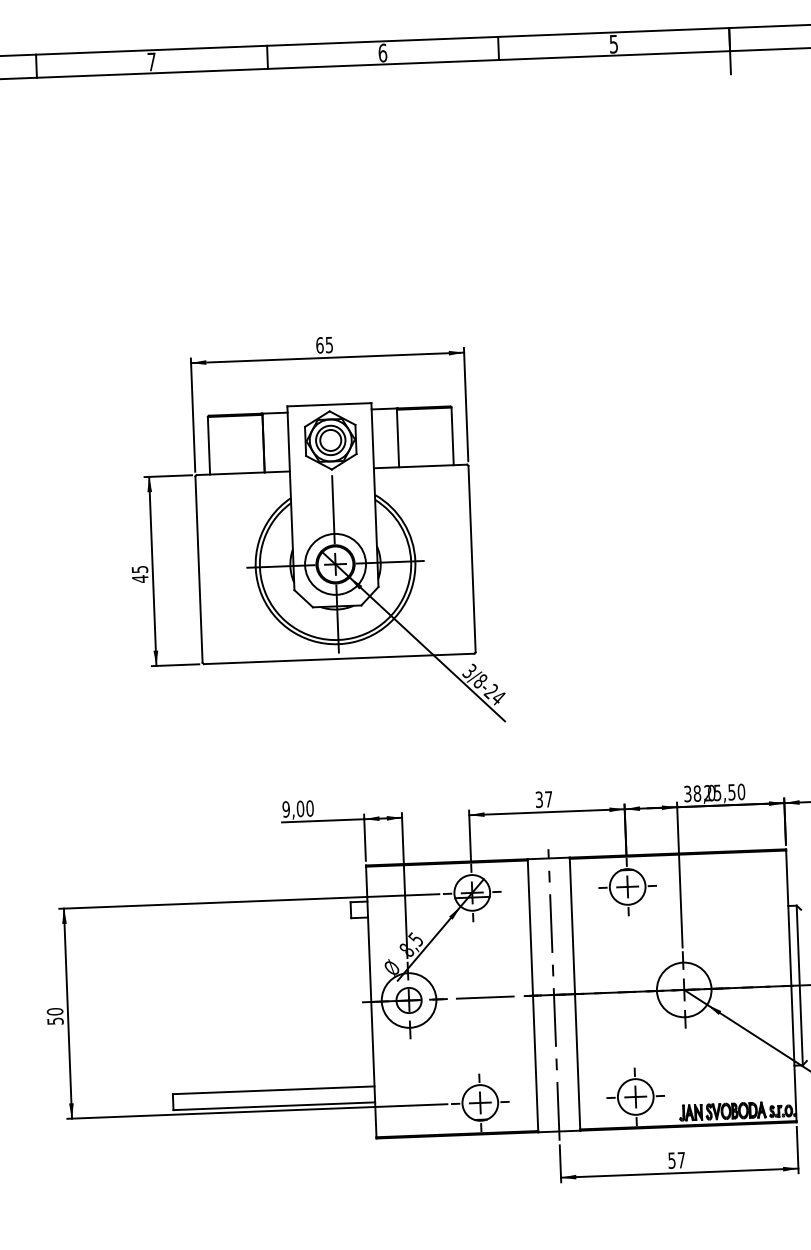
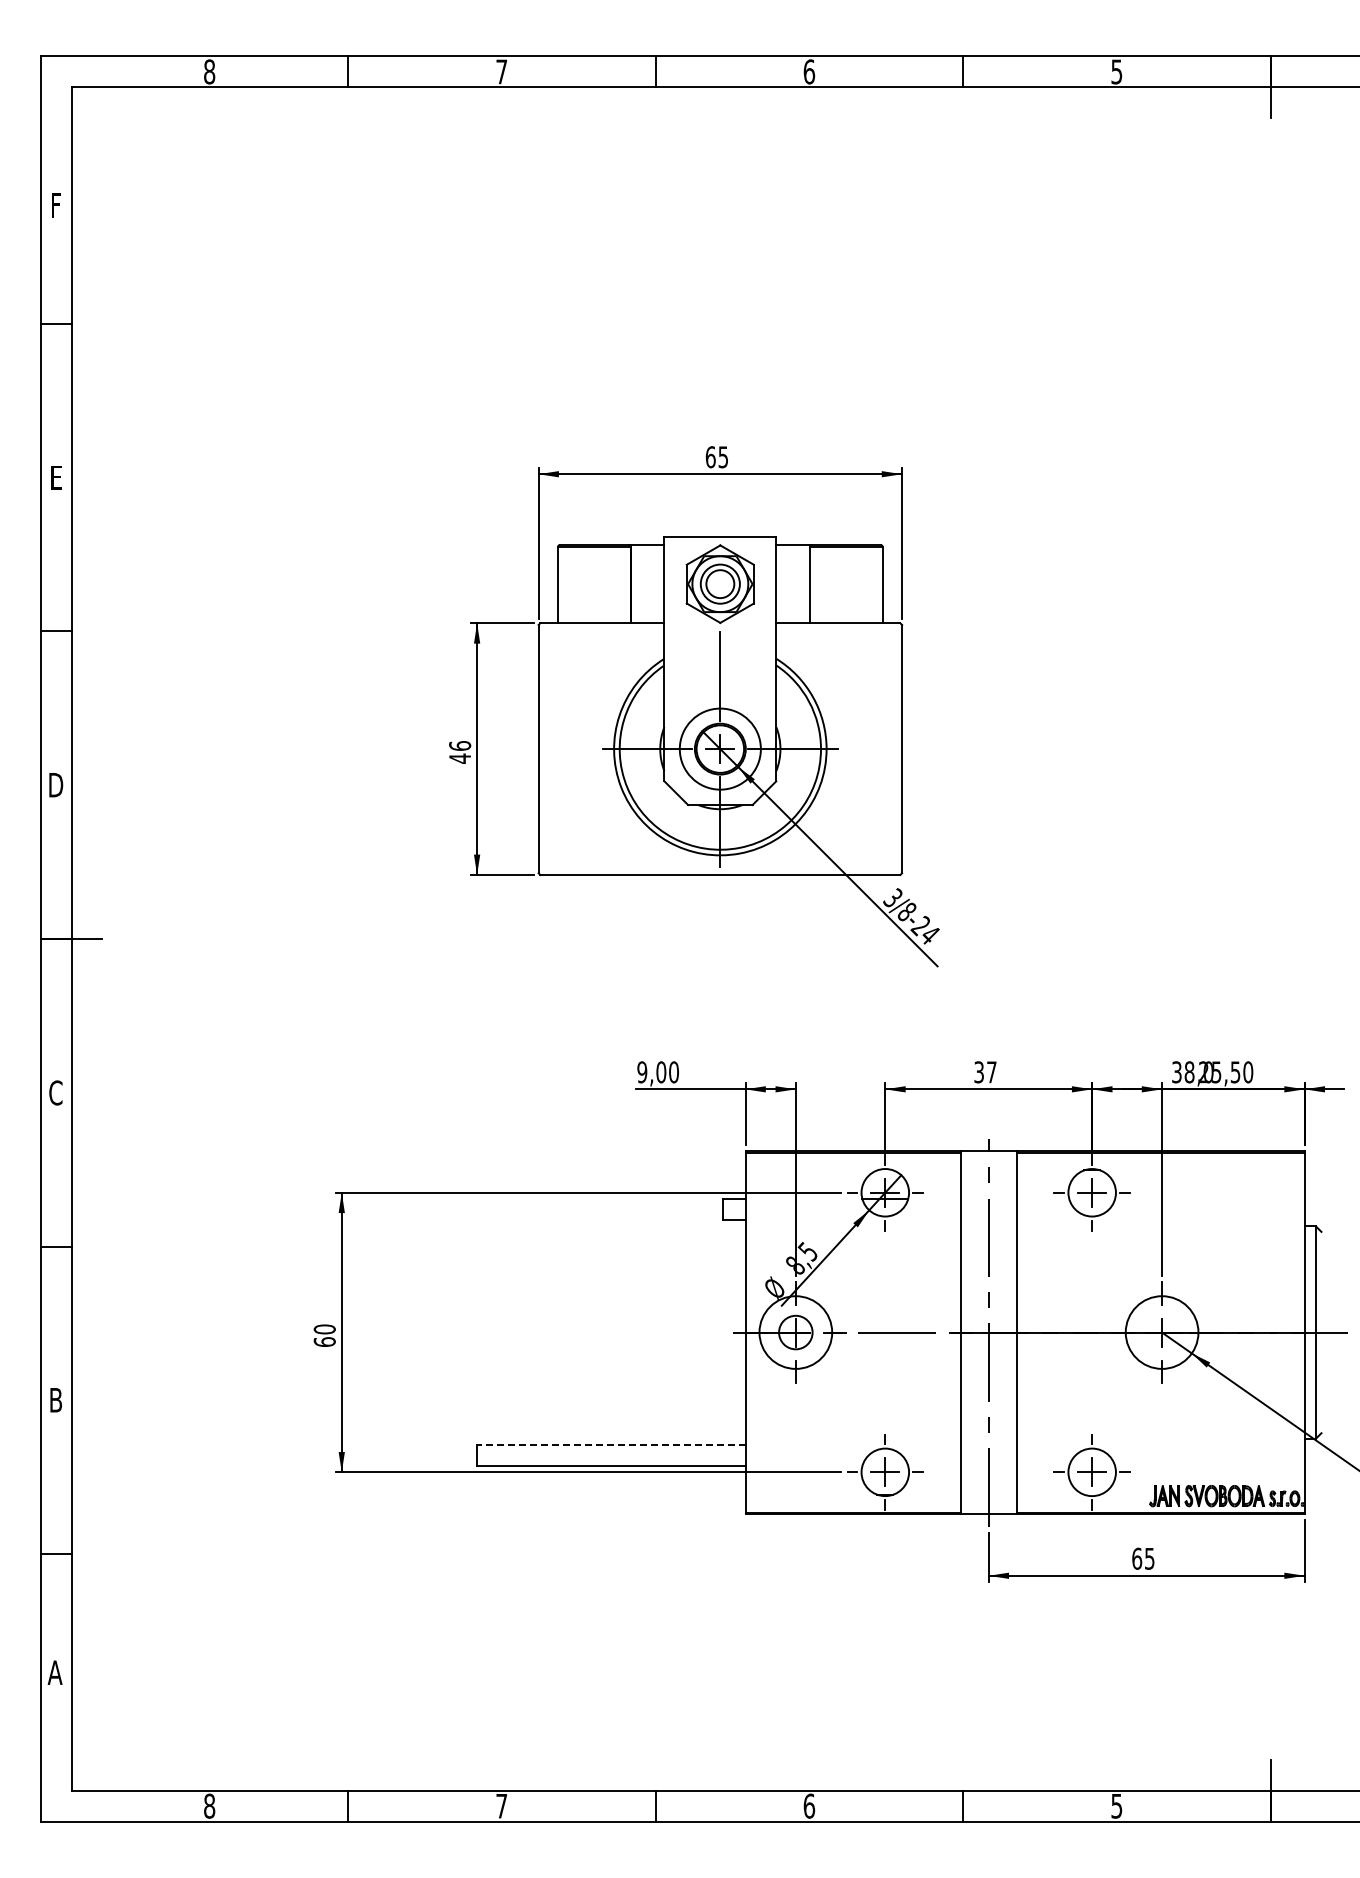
text: (140, 569) -> (460, 745), 45 -> 46
text: (55, 1020) -> (324, 1341), 50 -> 60
line: (273, 1089) -> (610, 1444), solid -> dashed
text: (676, 1160) -> (1143, 1558), 57 -> 65

